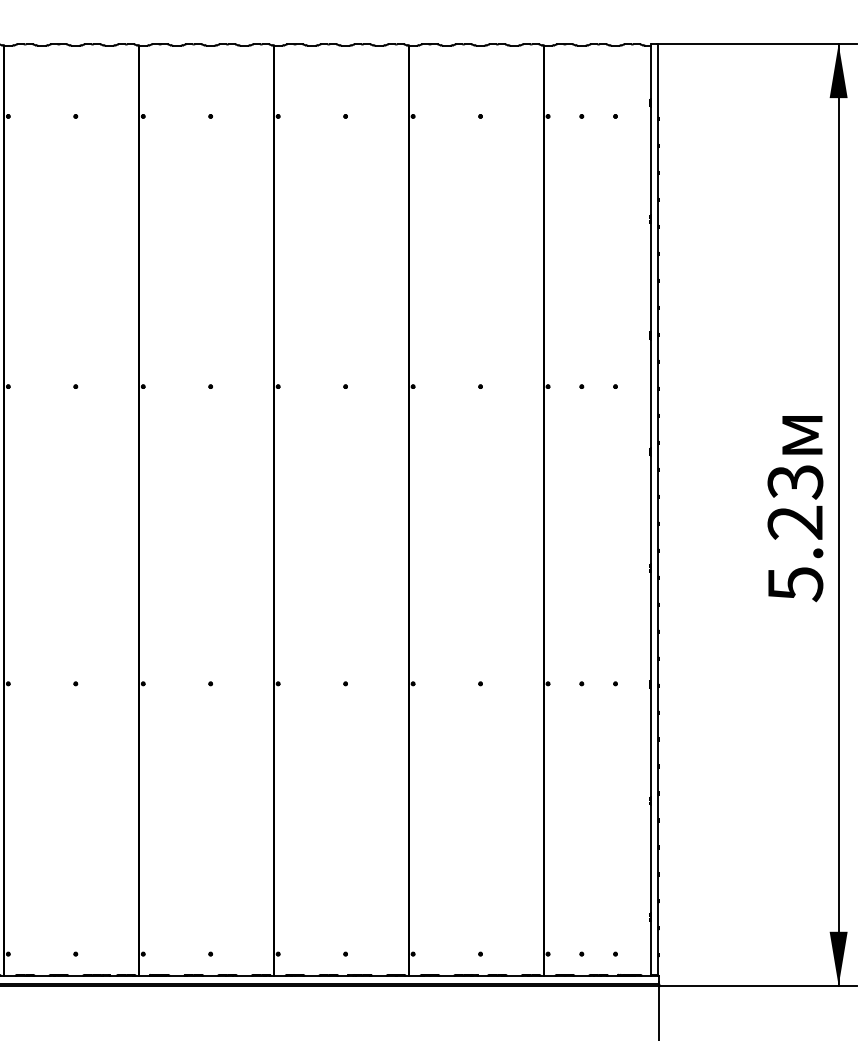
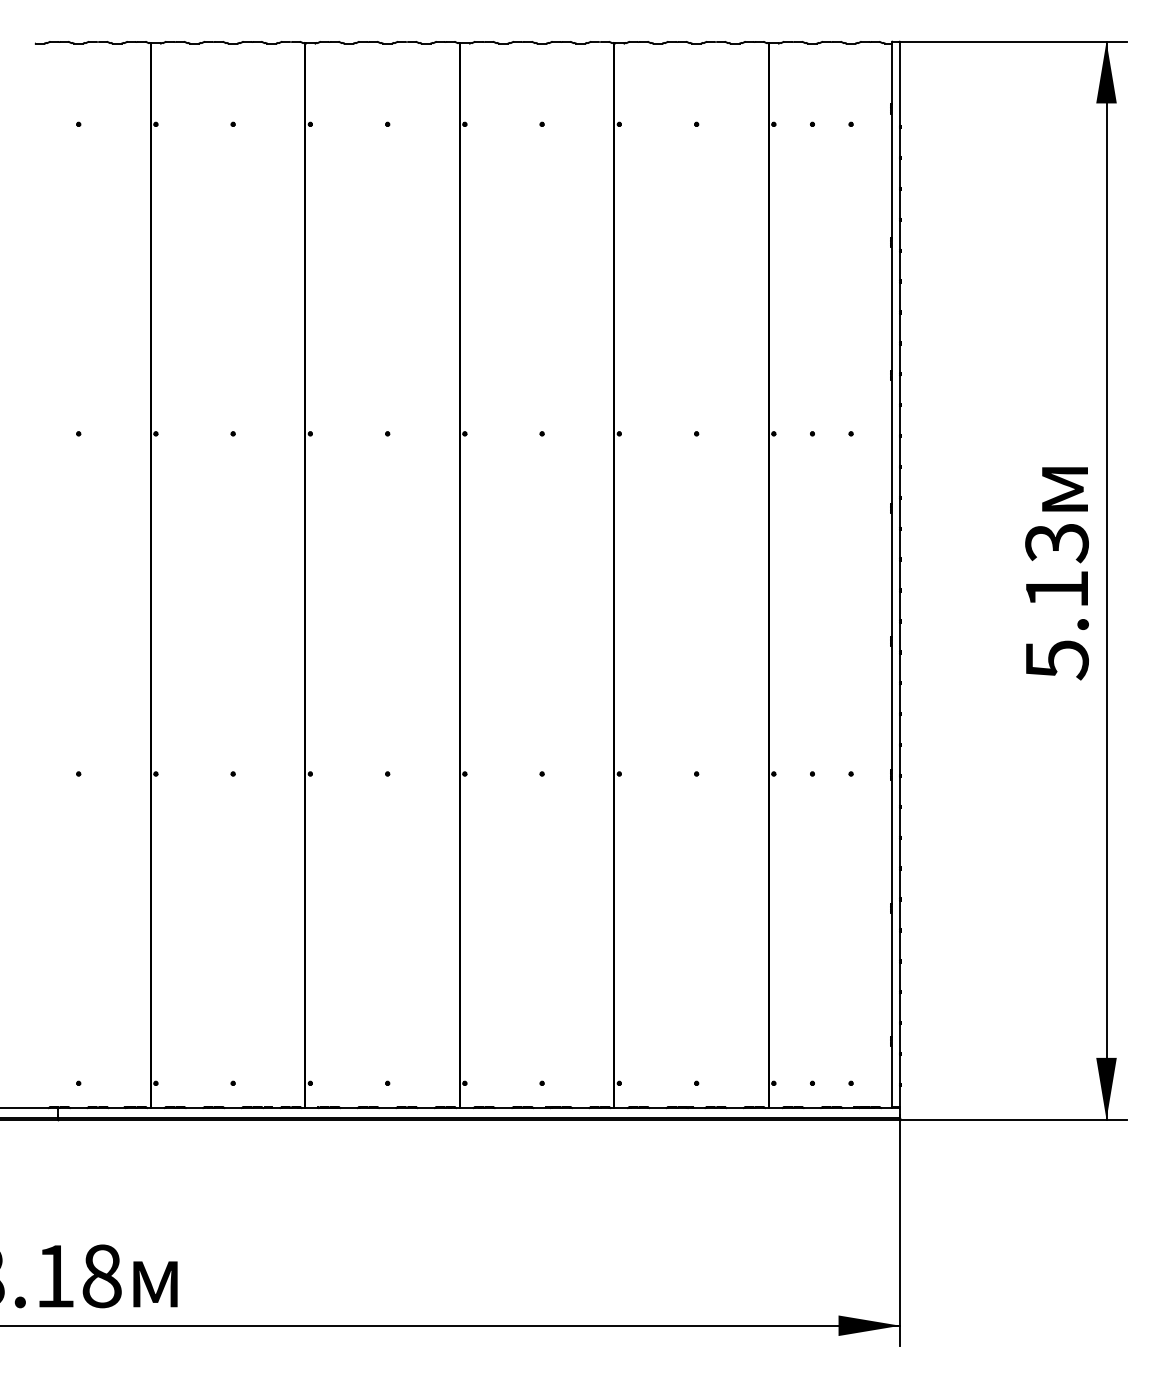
text: (794, 522) -> (1056, 589), 5.23 -> 5.13

